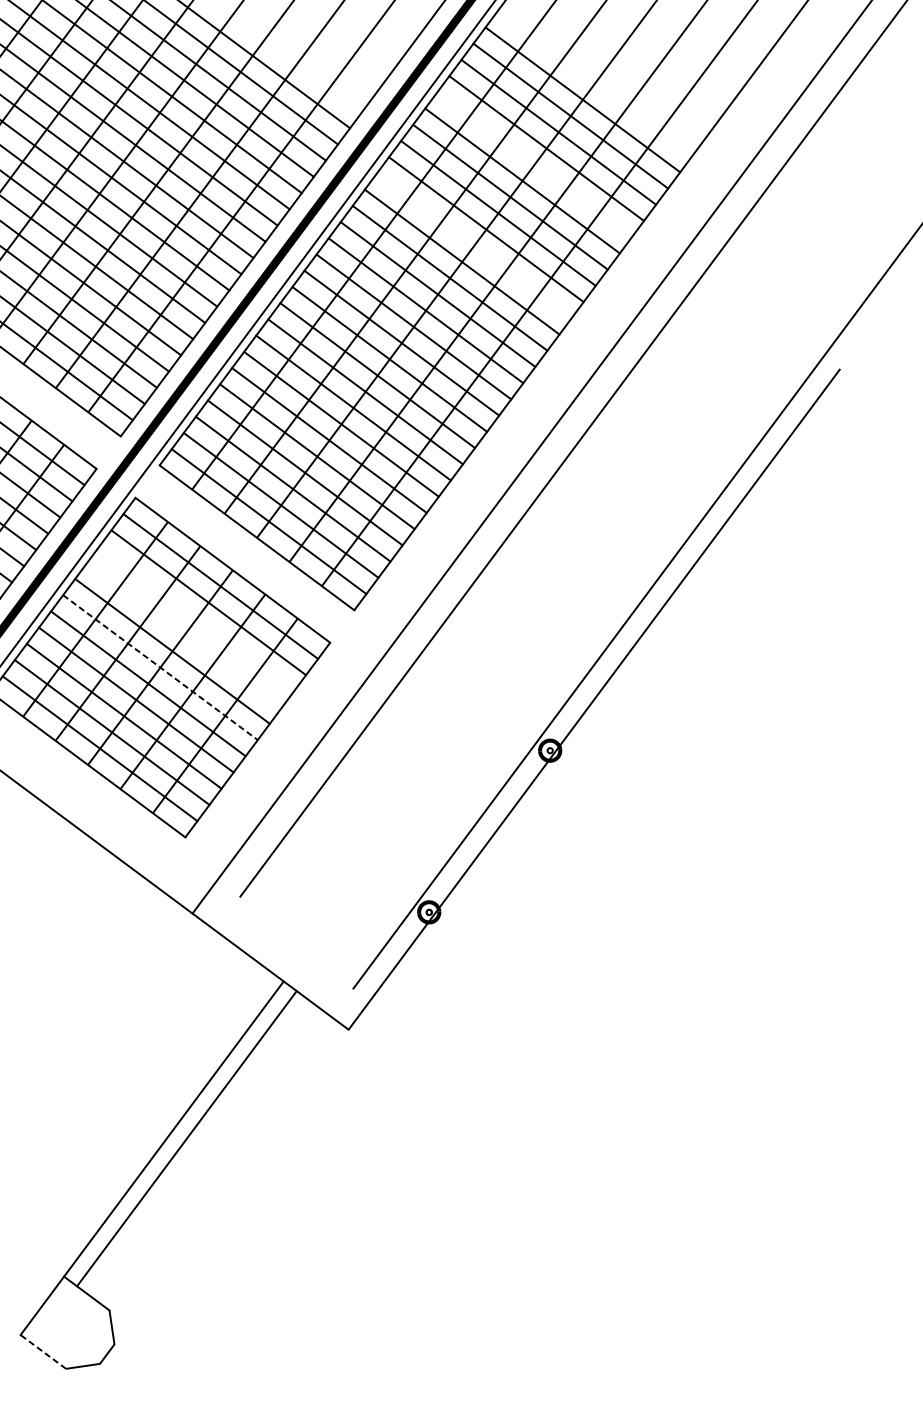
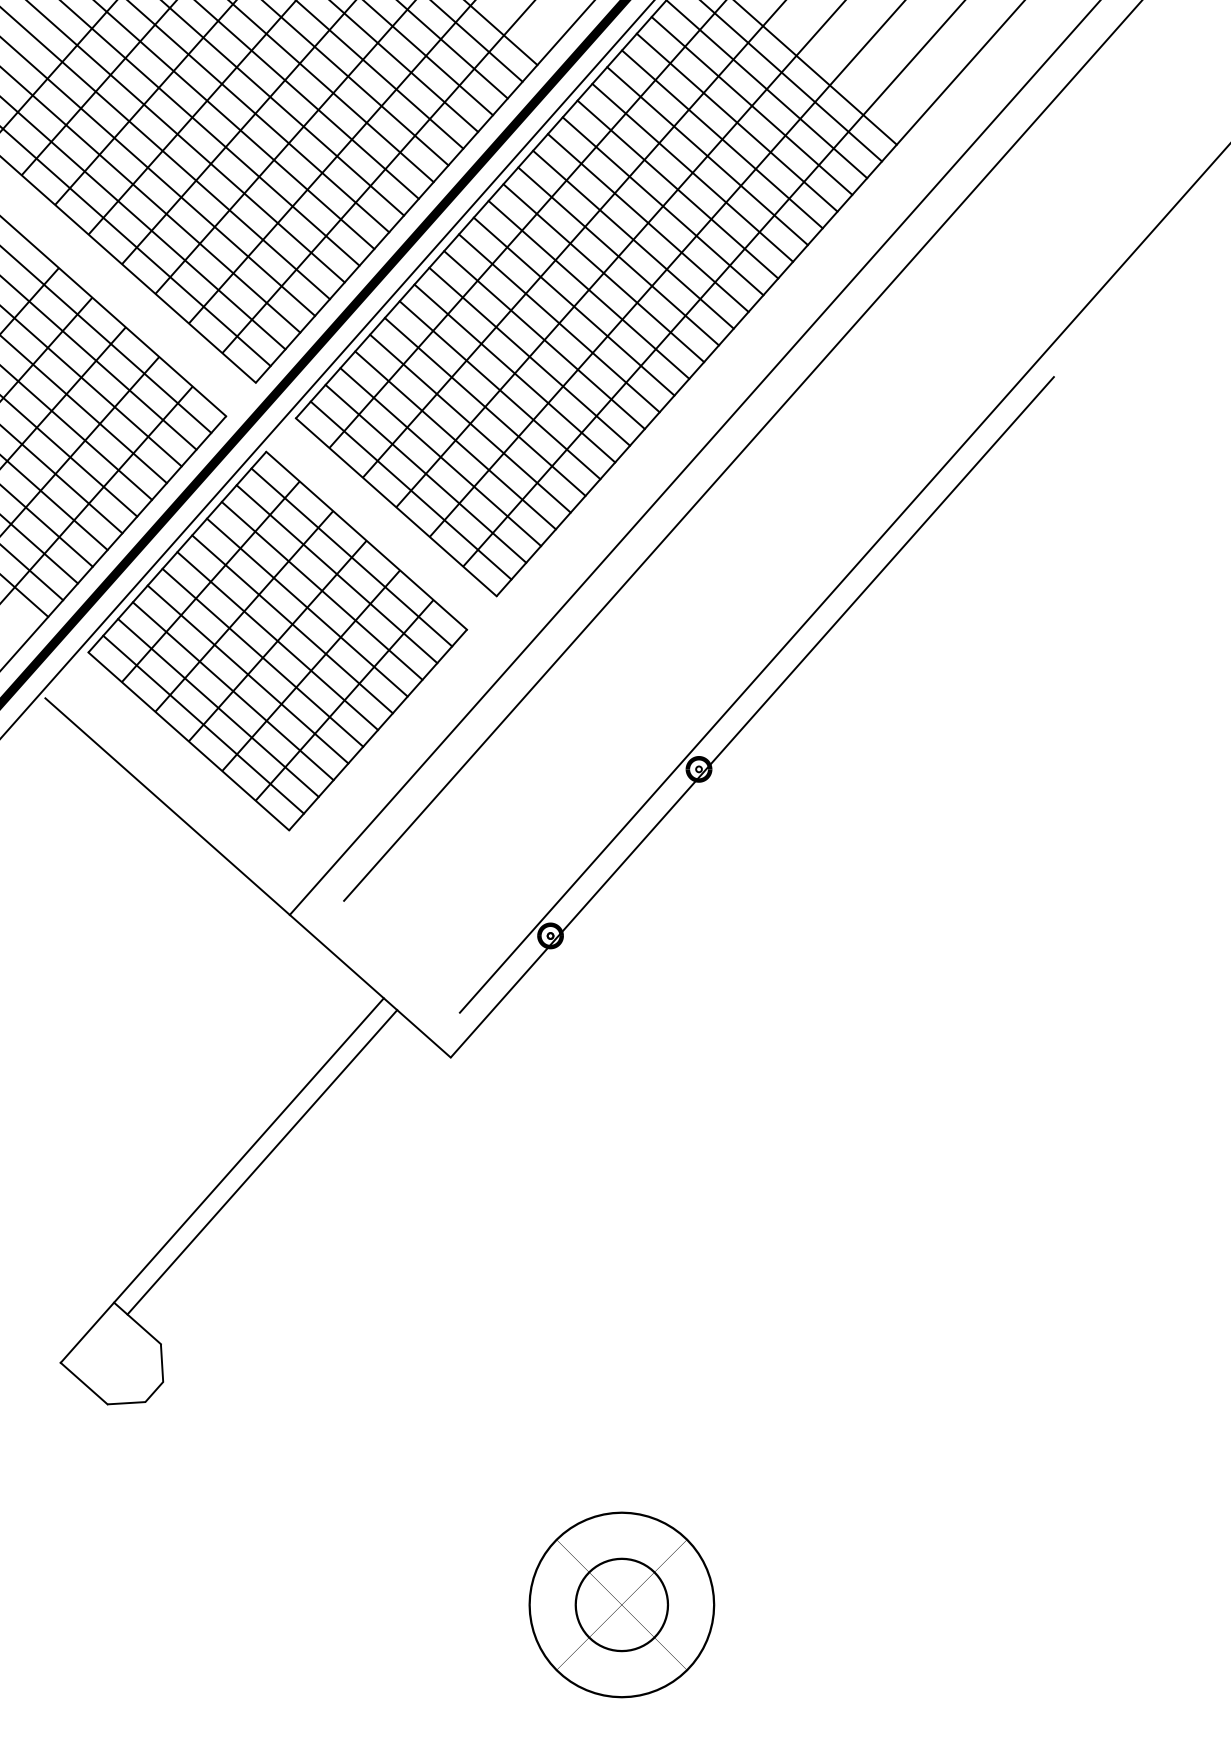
line: (533, 164) -> (736, 122), added
line: (473, 246) -> (662, 206), added
line: (196, 618) -> (321, 590), added
line: (184, 635) -> (307, 607), added
line: (161, 667) -> (278, 641), dashed -> solid
line: (42, 1351) -> (83, 1383), dashed -> solid

